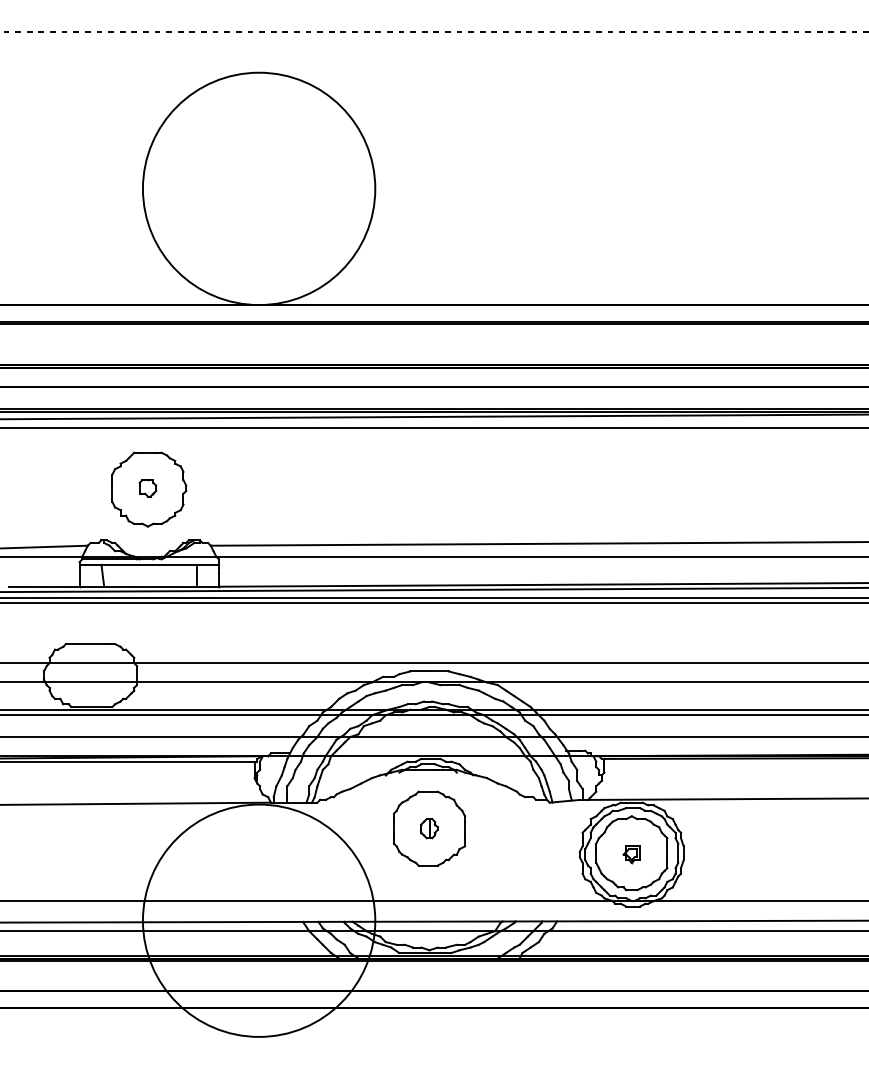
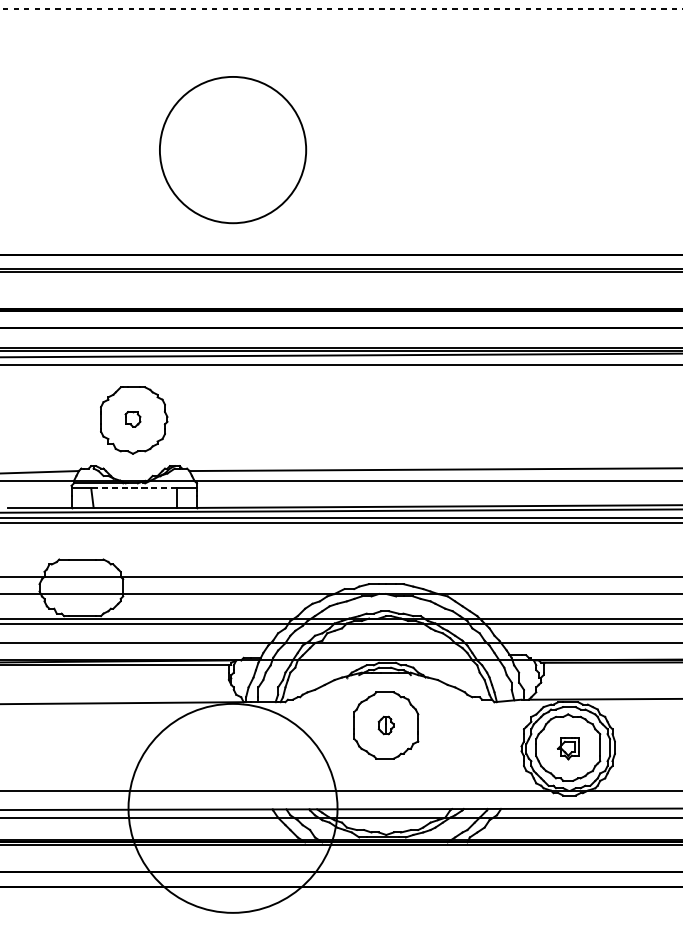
circle: (258, 188) -> (232, 149), size x0.7
line: (149, 564) -> (134, 487), solid -> dashed
part: (631, 854) -> (567, 748), size x1.4

